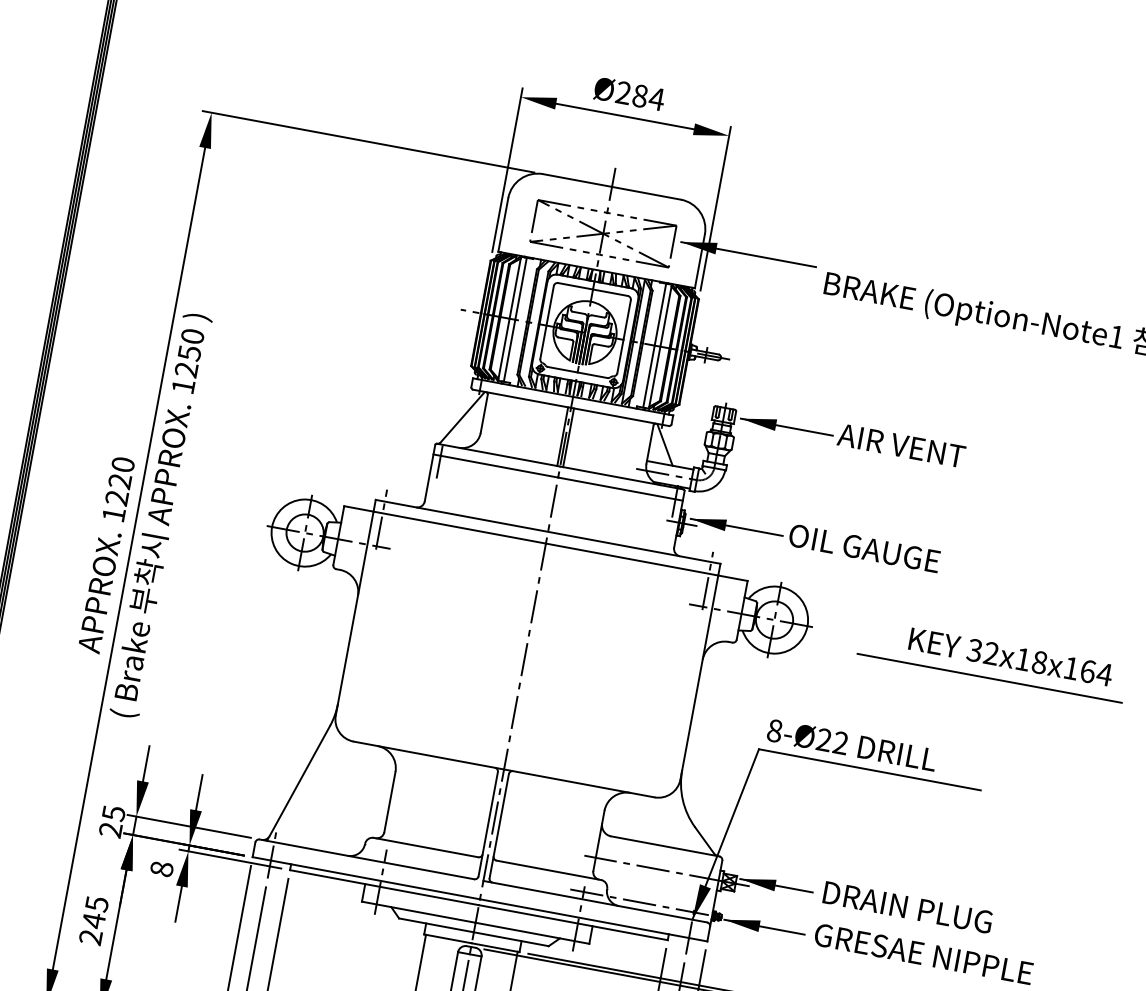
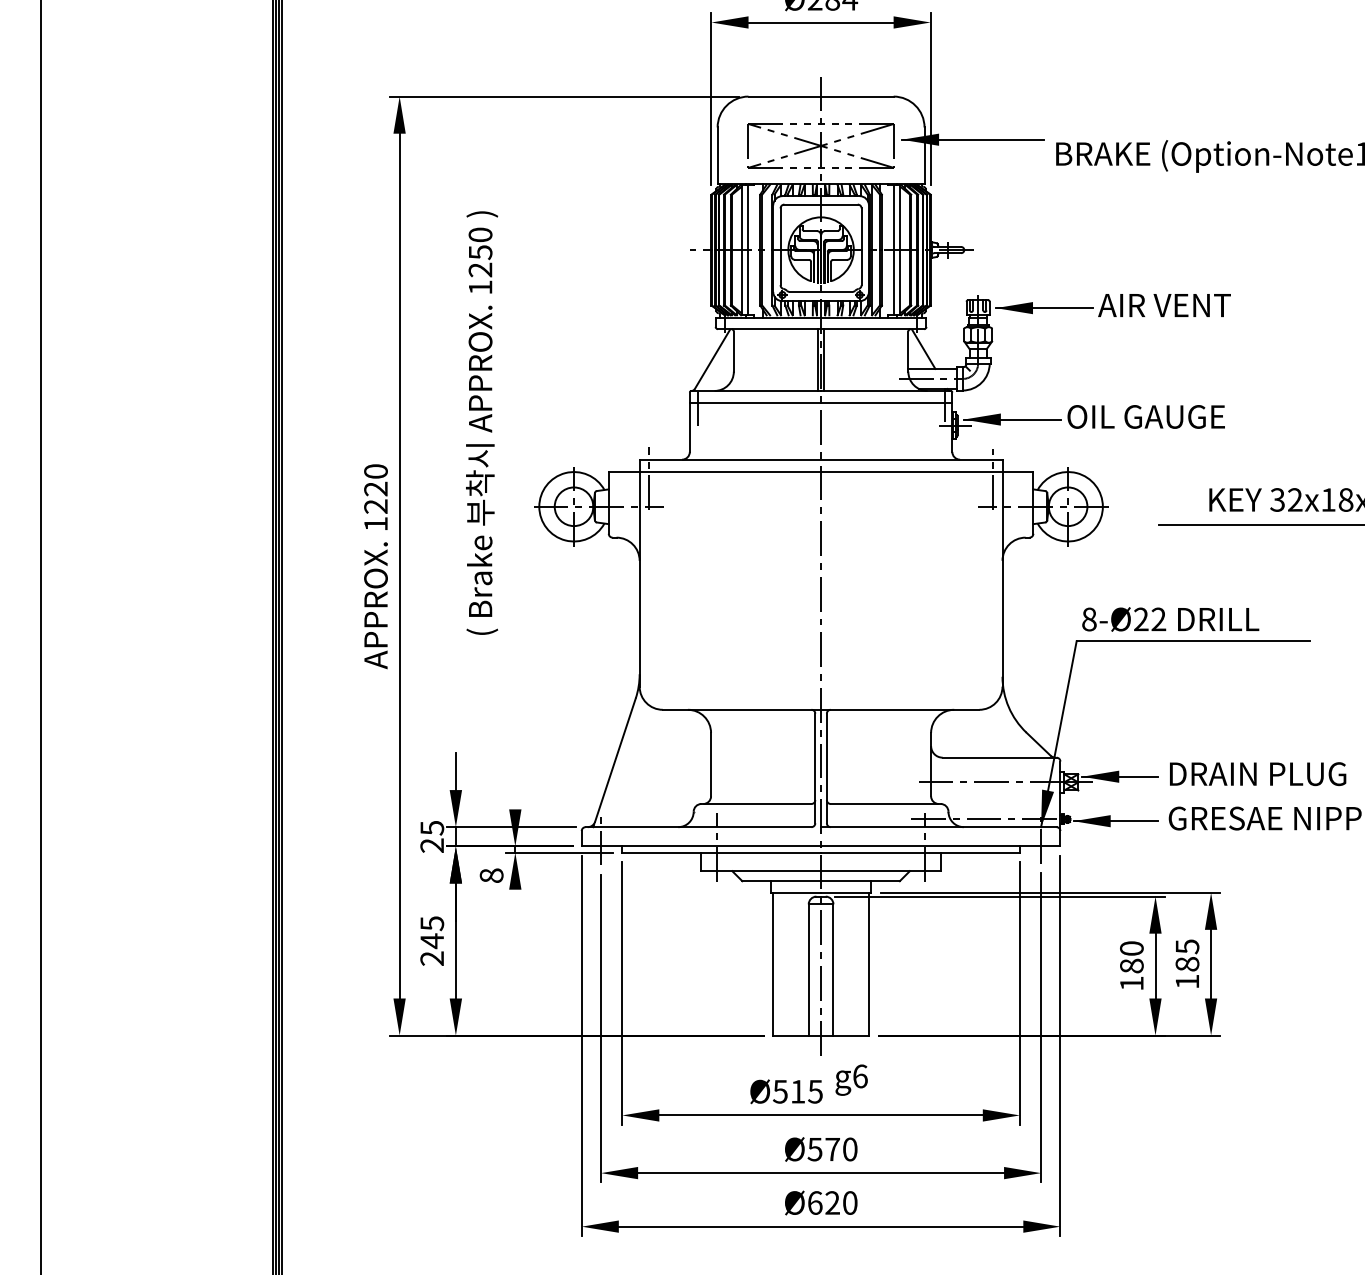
text: (161, 515) -> (482, 422), moved
line: (199, 792) -> (515, 790), removed
line: (178, 903) -> (515, 907), removed

